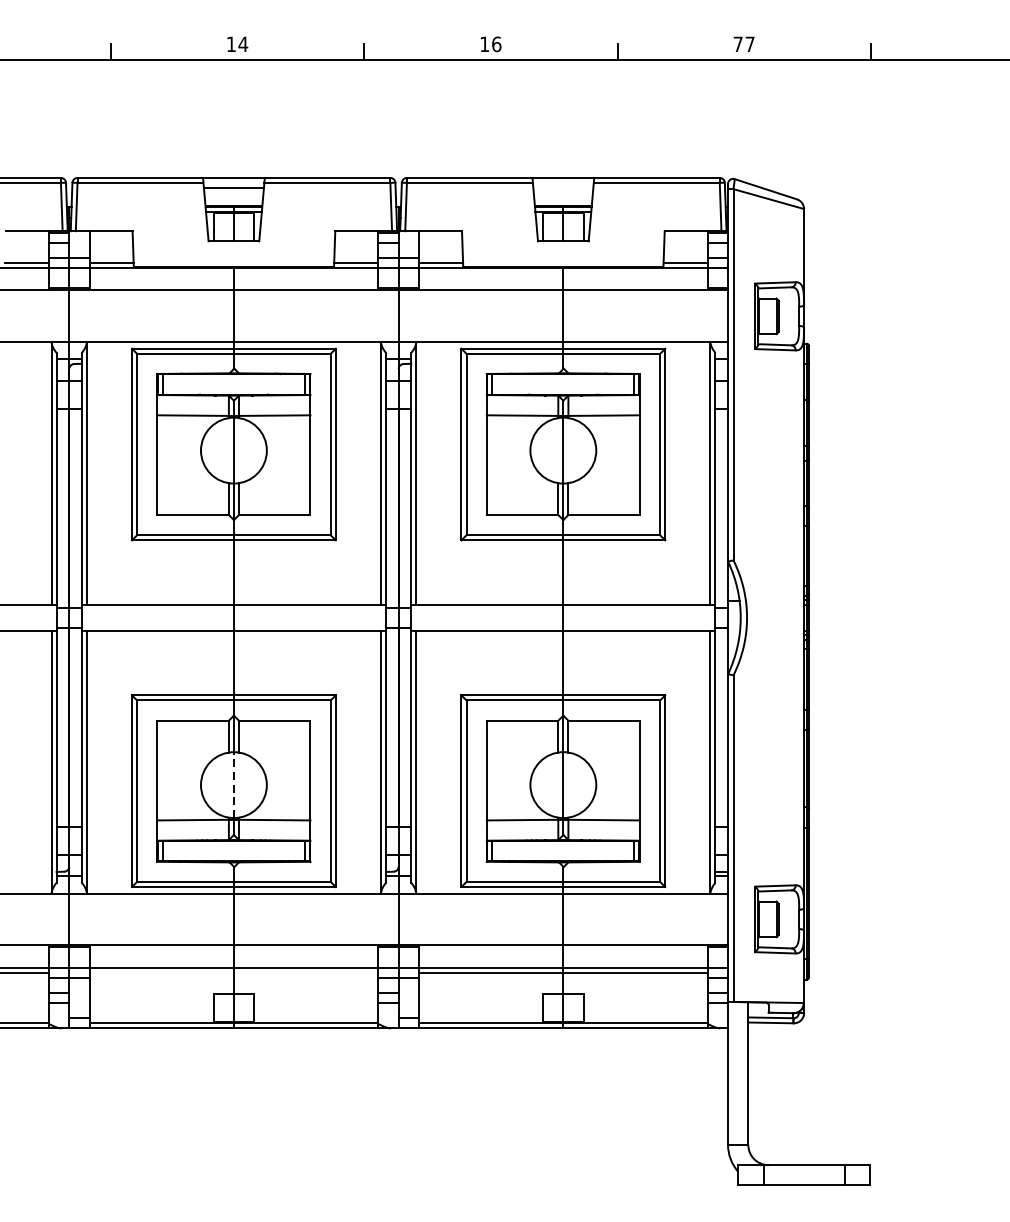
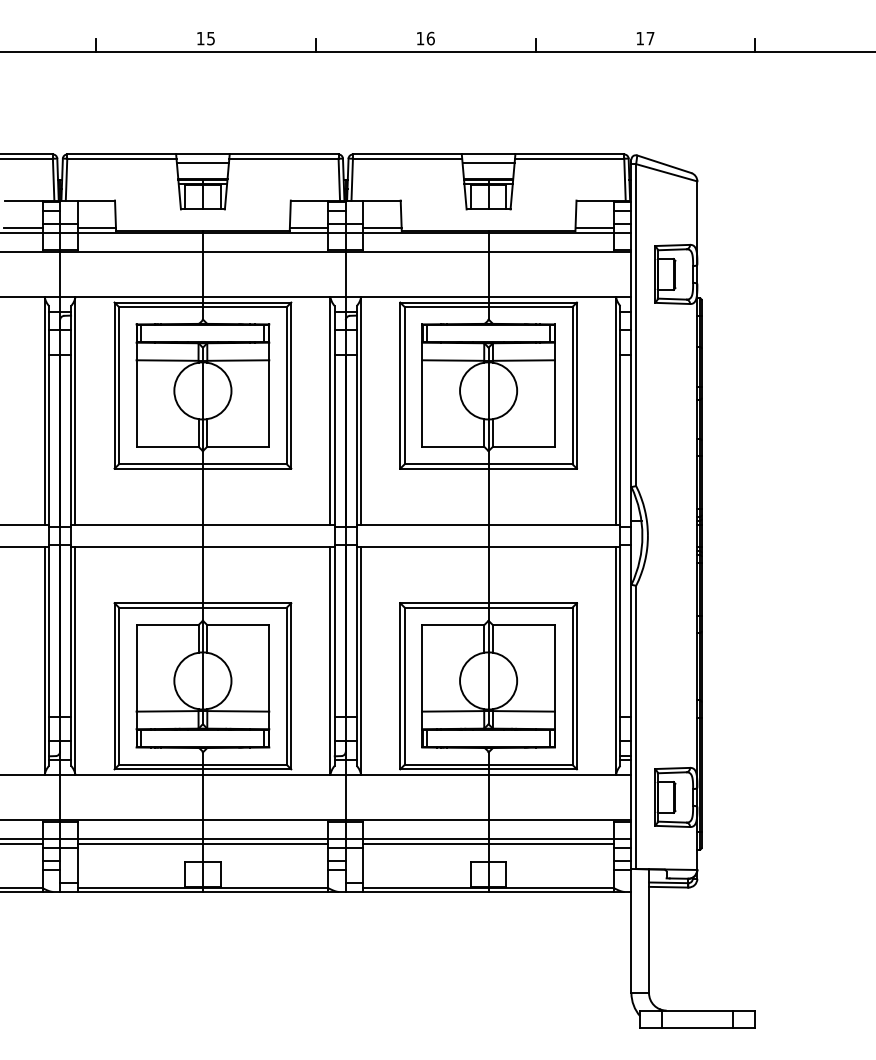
text: (242, 44) -> (210, 38), 14 -> 15
text: (737, 44) -> (639, 38), 77 -> 17
line: (563, 188) -> (488, 163), added
line: (233, 784) -> (202, 680), dashed -> solid
line: (233, 972) -> (202, 843), added

